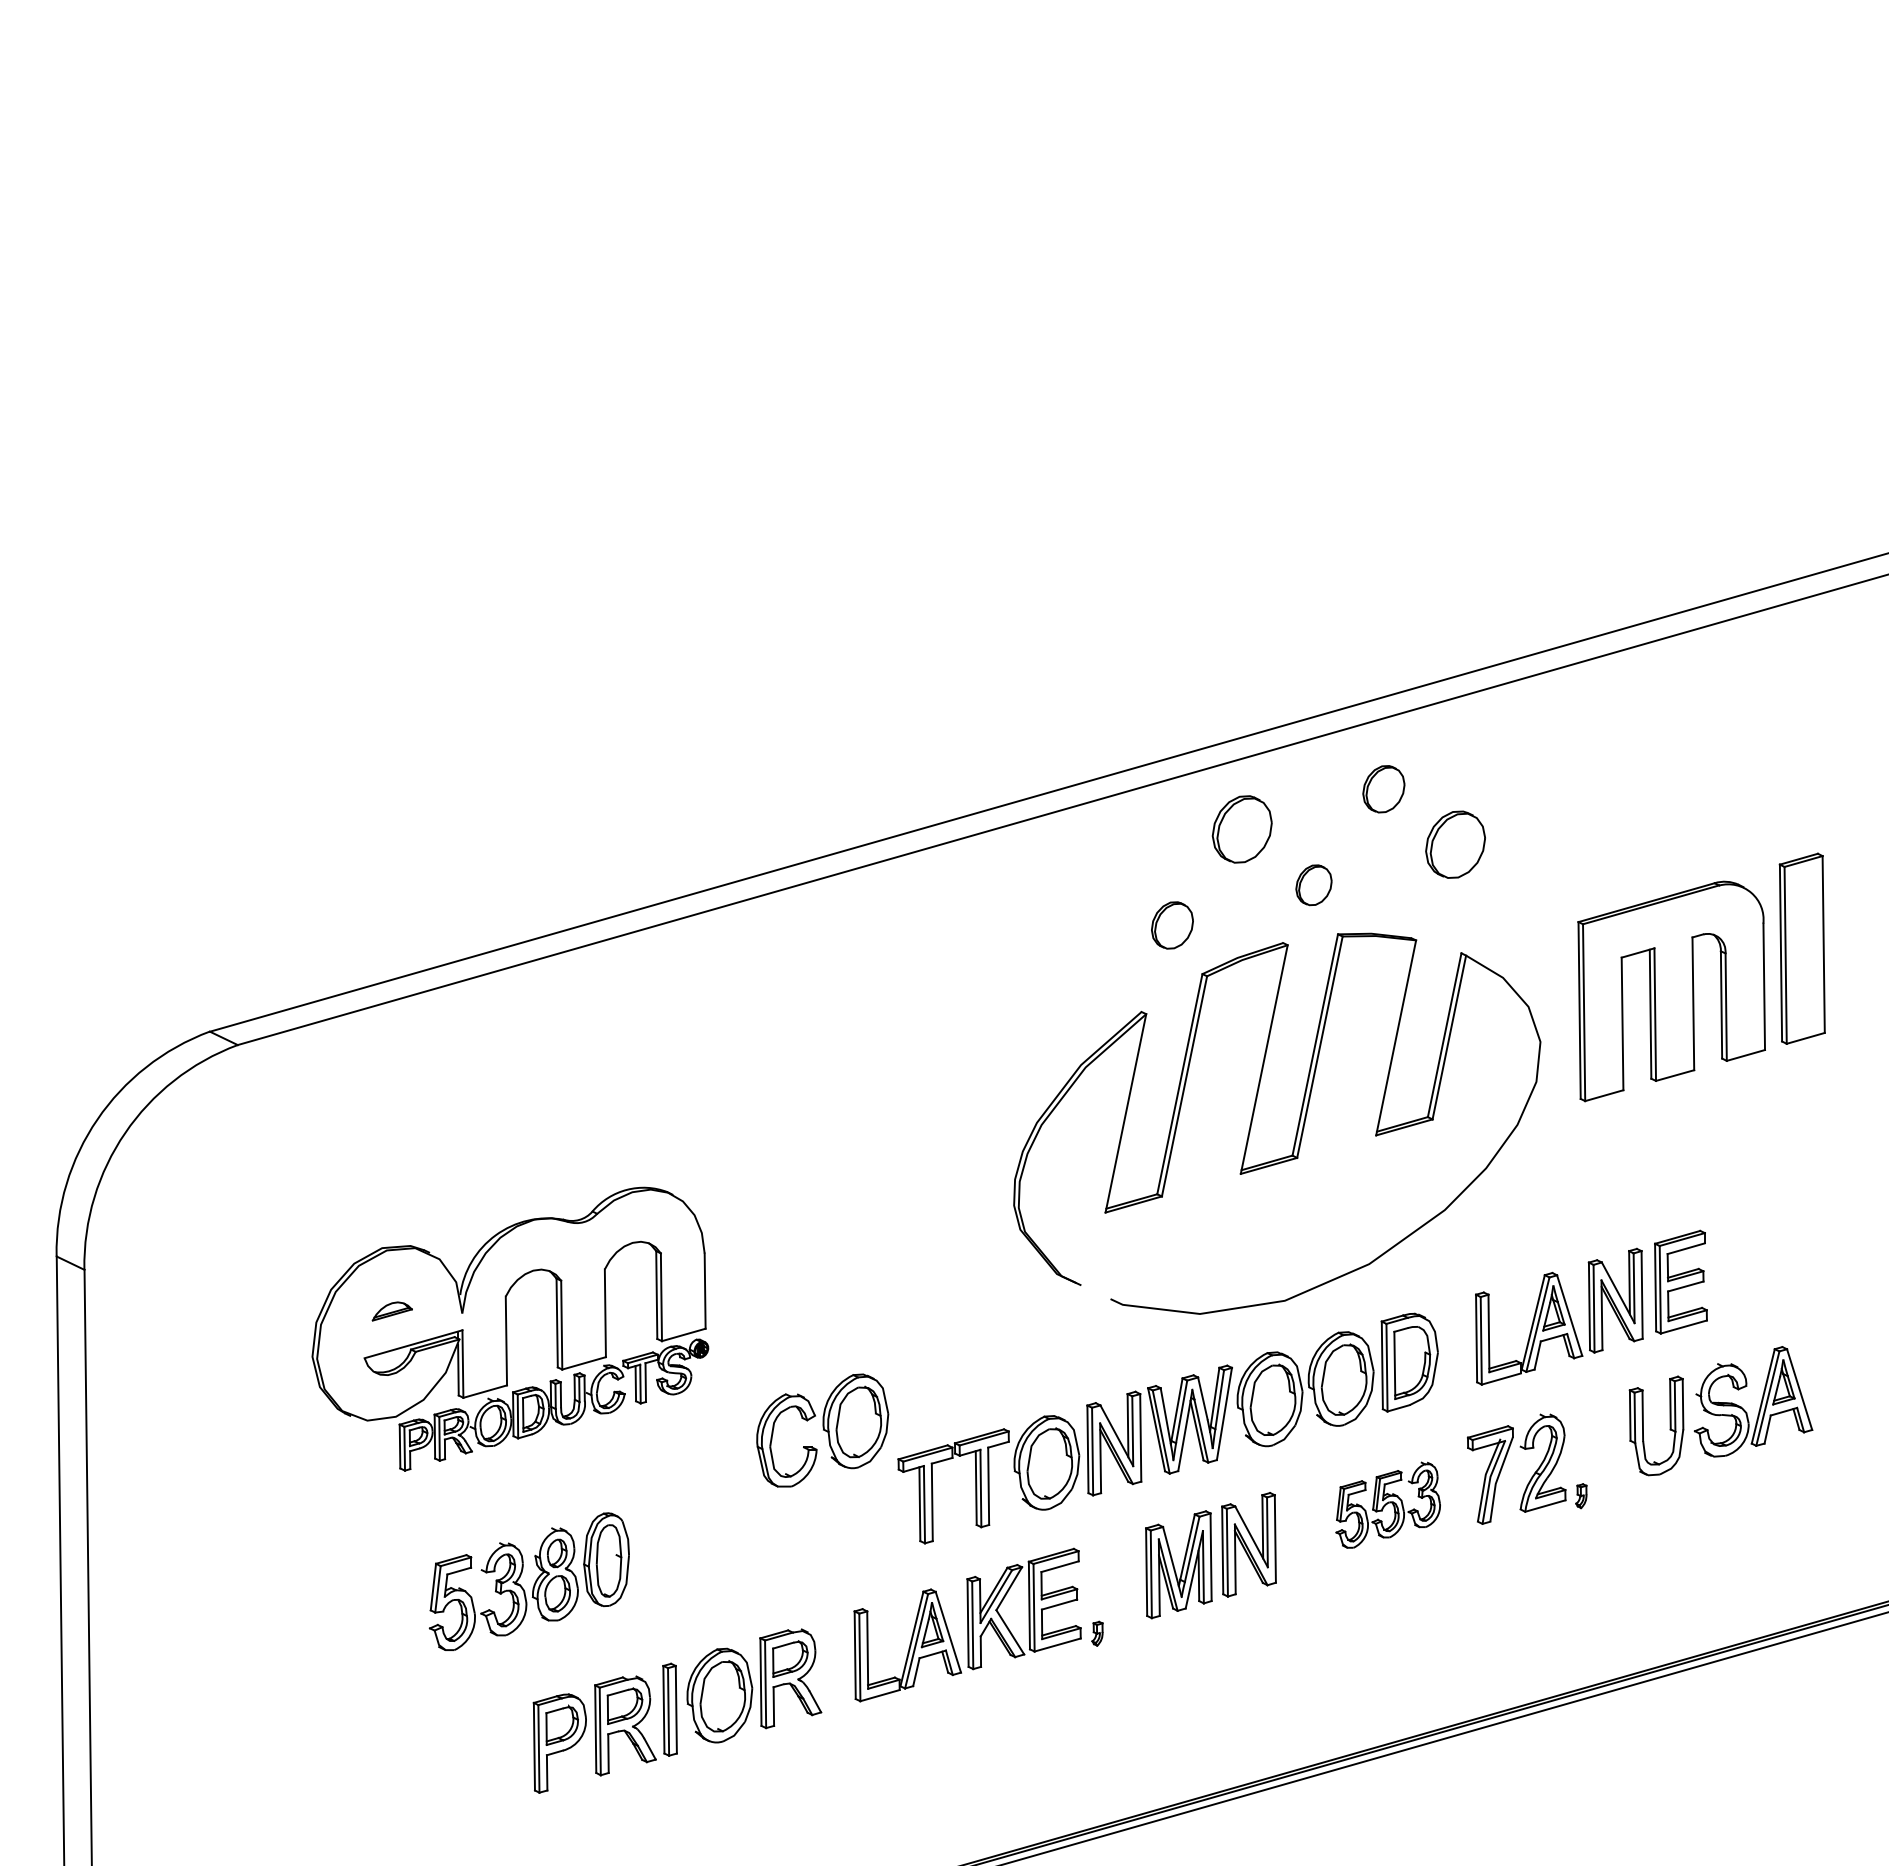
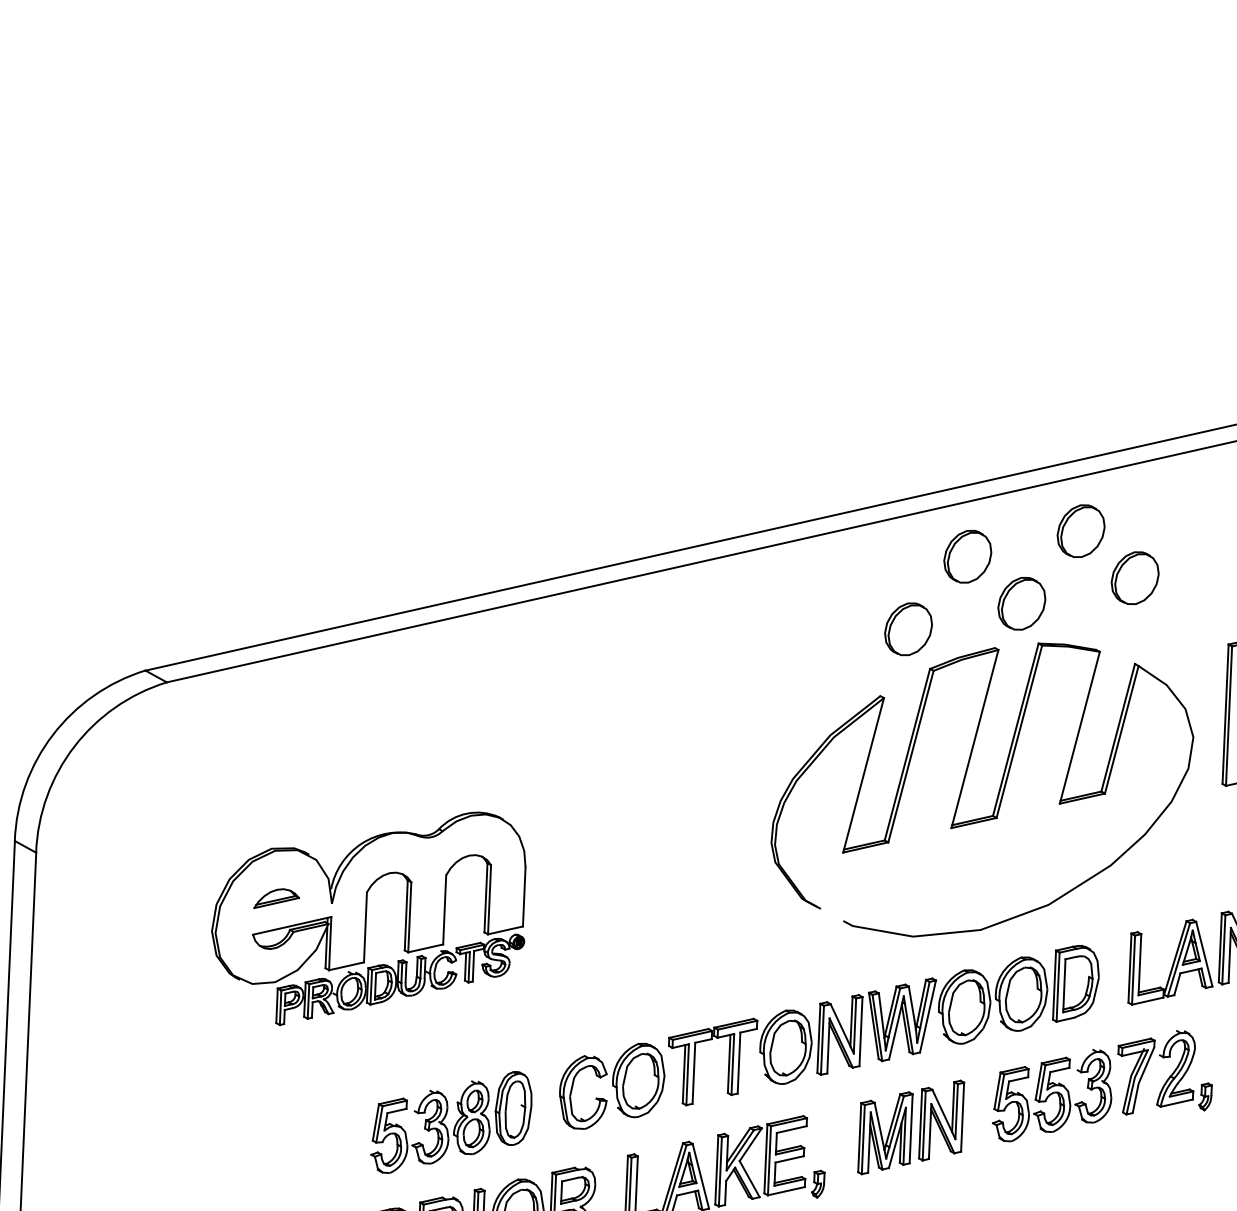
part: (1383, 789) -> (1080, 531), size x1.43
part: (1313, 885) -> (1021, 604), size x1.67
part: (1172, 925) -> (908, 629), size x1.43
part: (392, 1311) -> (277, 899), size x1.43
part: (822, 1430) -> (611, 1086), moved
part: (1581, 1496) -> (1205, 1097), size x1.43
part: (1388, 1504) -> (1053, 1095), size x1.43
part: (528, 1581) -> (451, 1122), moved
part: (1097, 1633) -> (818, 1183), size x1.43

